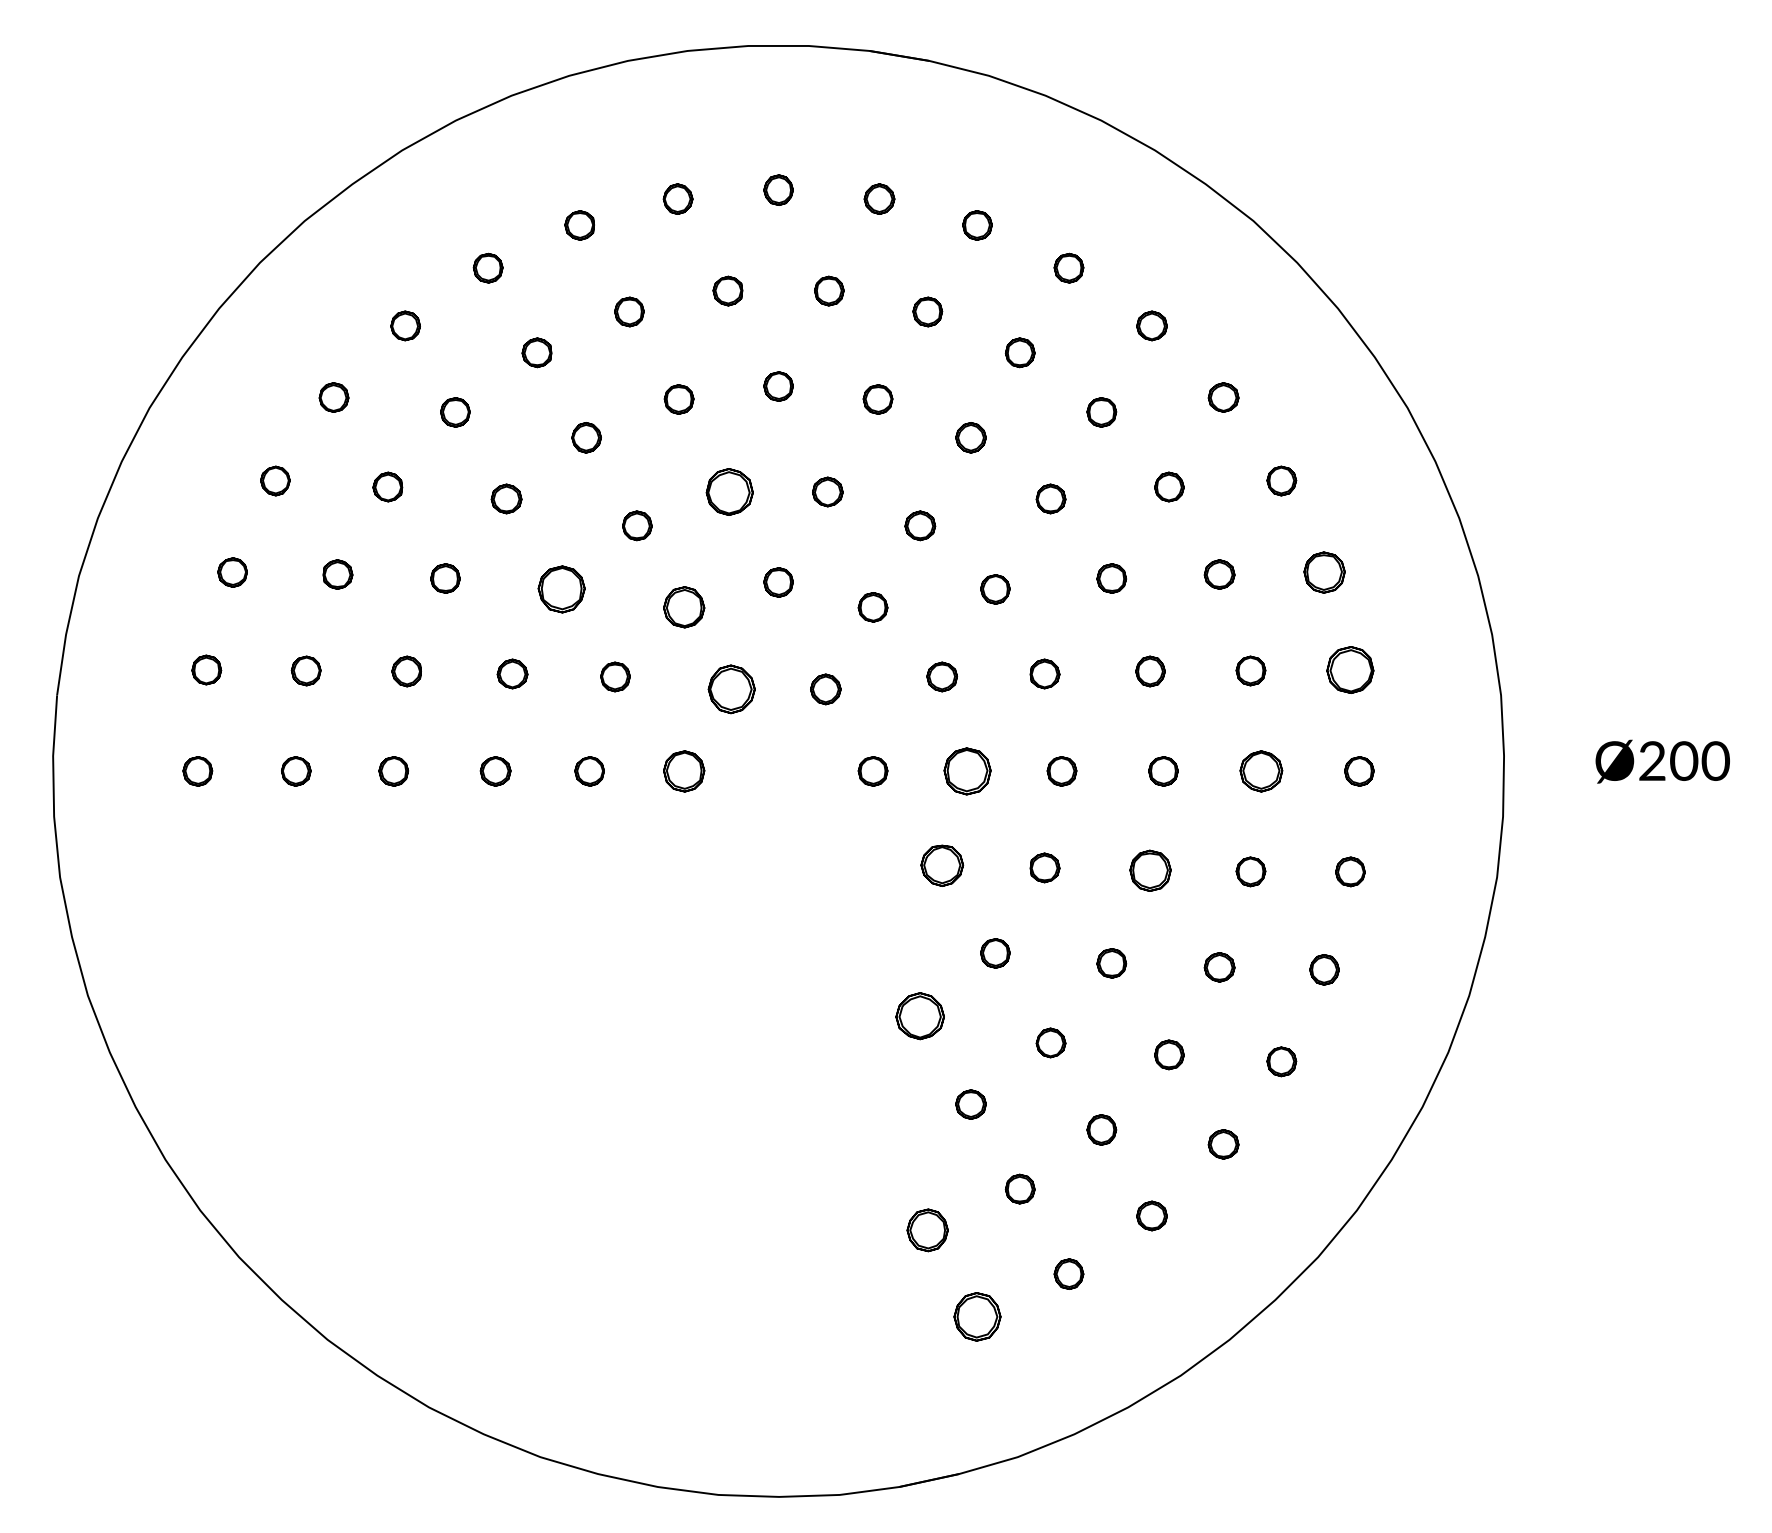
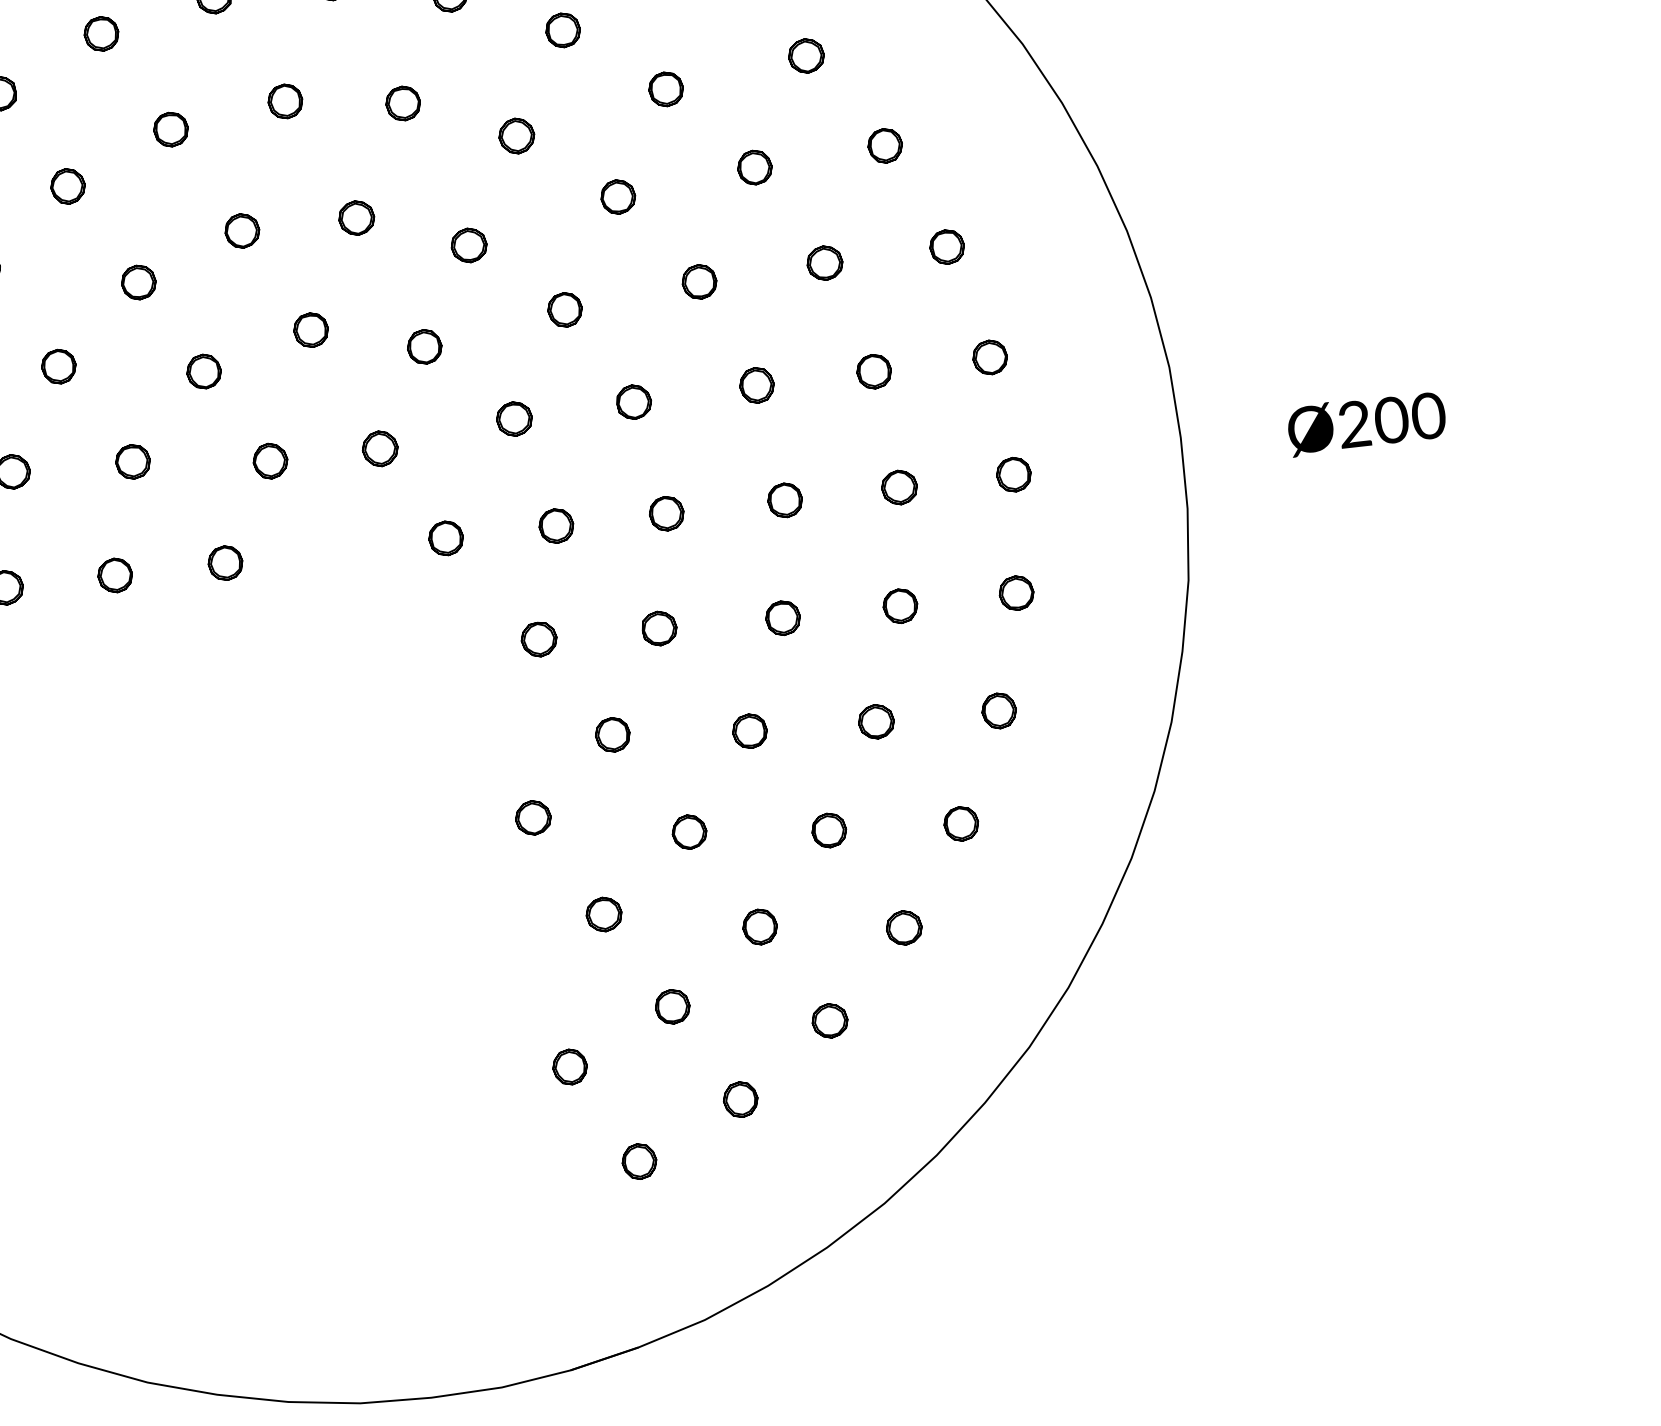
part: (729, 491) -> (241, 230), size x0.62
part: (1324, 572) -> (947, 247), size x0.71
part: (561, 589) -> (58, 366), size x0.62
part: (683, 607) -> (203, 371), size x0.71
part: (1350, 669) -> (990, 356), size x0.62
part: (731, 689) -> (270, 461), size x0.62
part: (683, 771) -> (224, 563), size x0.71
part: (967, 771) -> (556, 526), size x0.62
part: (1261, 771) -> (899, 487), size x0.71
part: (941, 865) -> (538, 639), size x0.71
part: (1150, 870) -> (783, 617), size x0.71
part: (920, 1015) -> (533, 817), size x0.62
part: (927, 1230) -> (569, 1067), size x0.71
part: (977, 1316) -> (639, 1161), size x0.62

